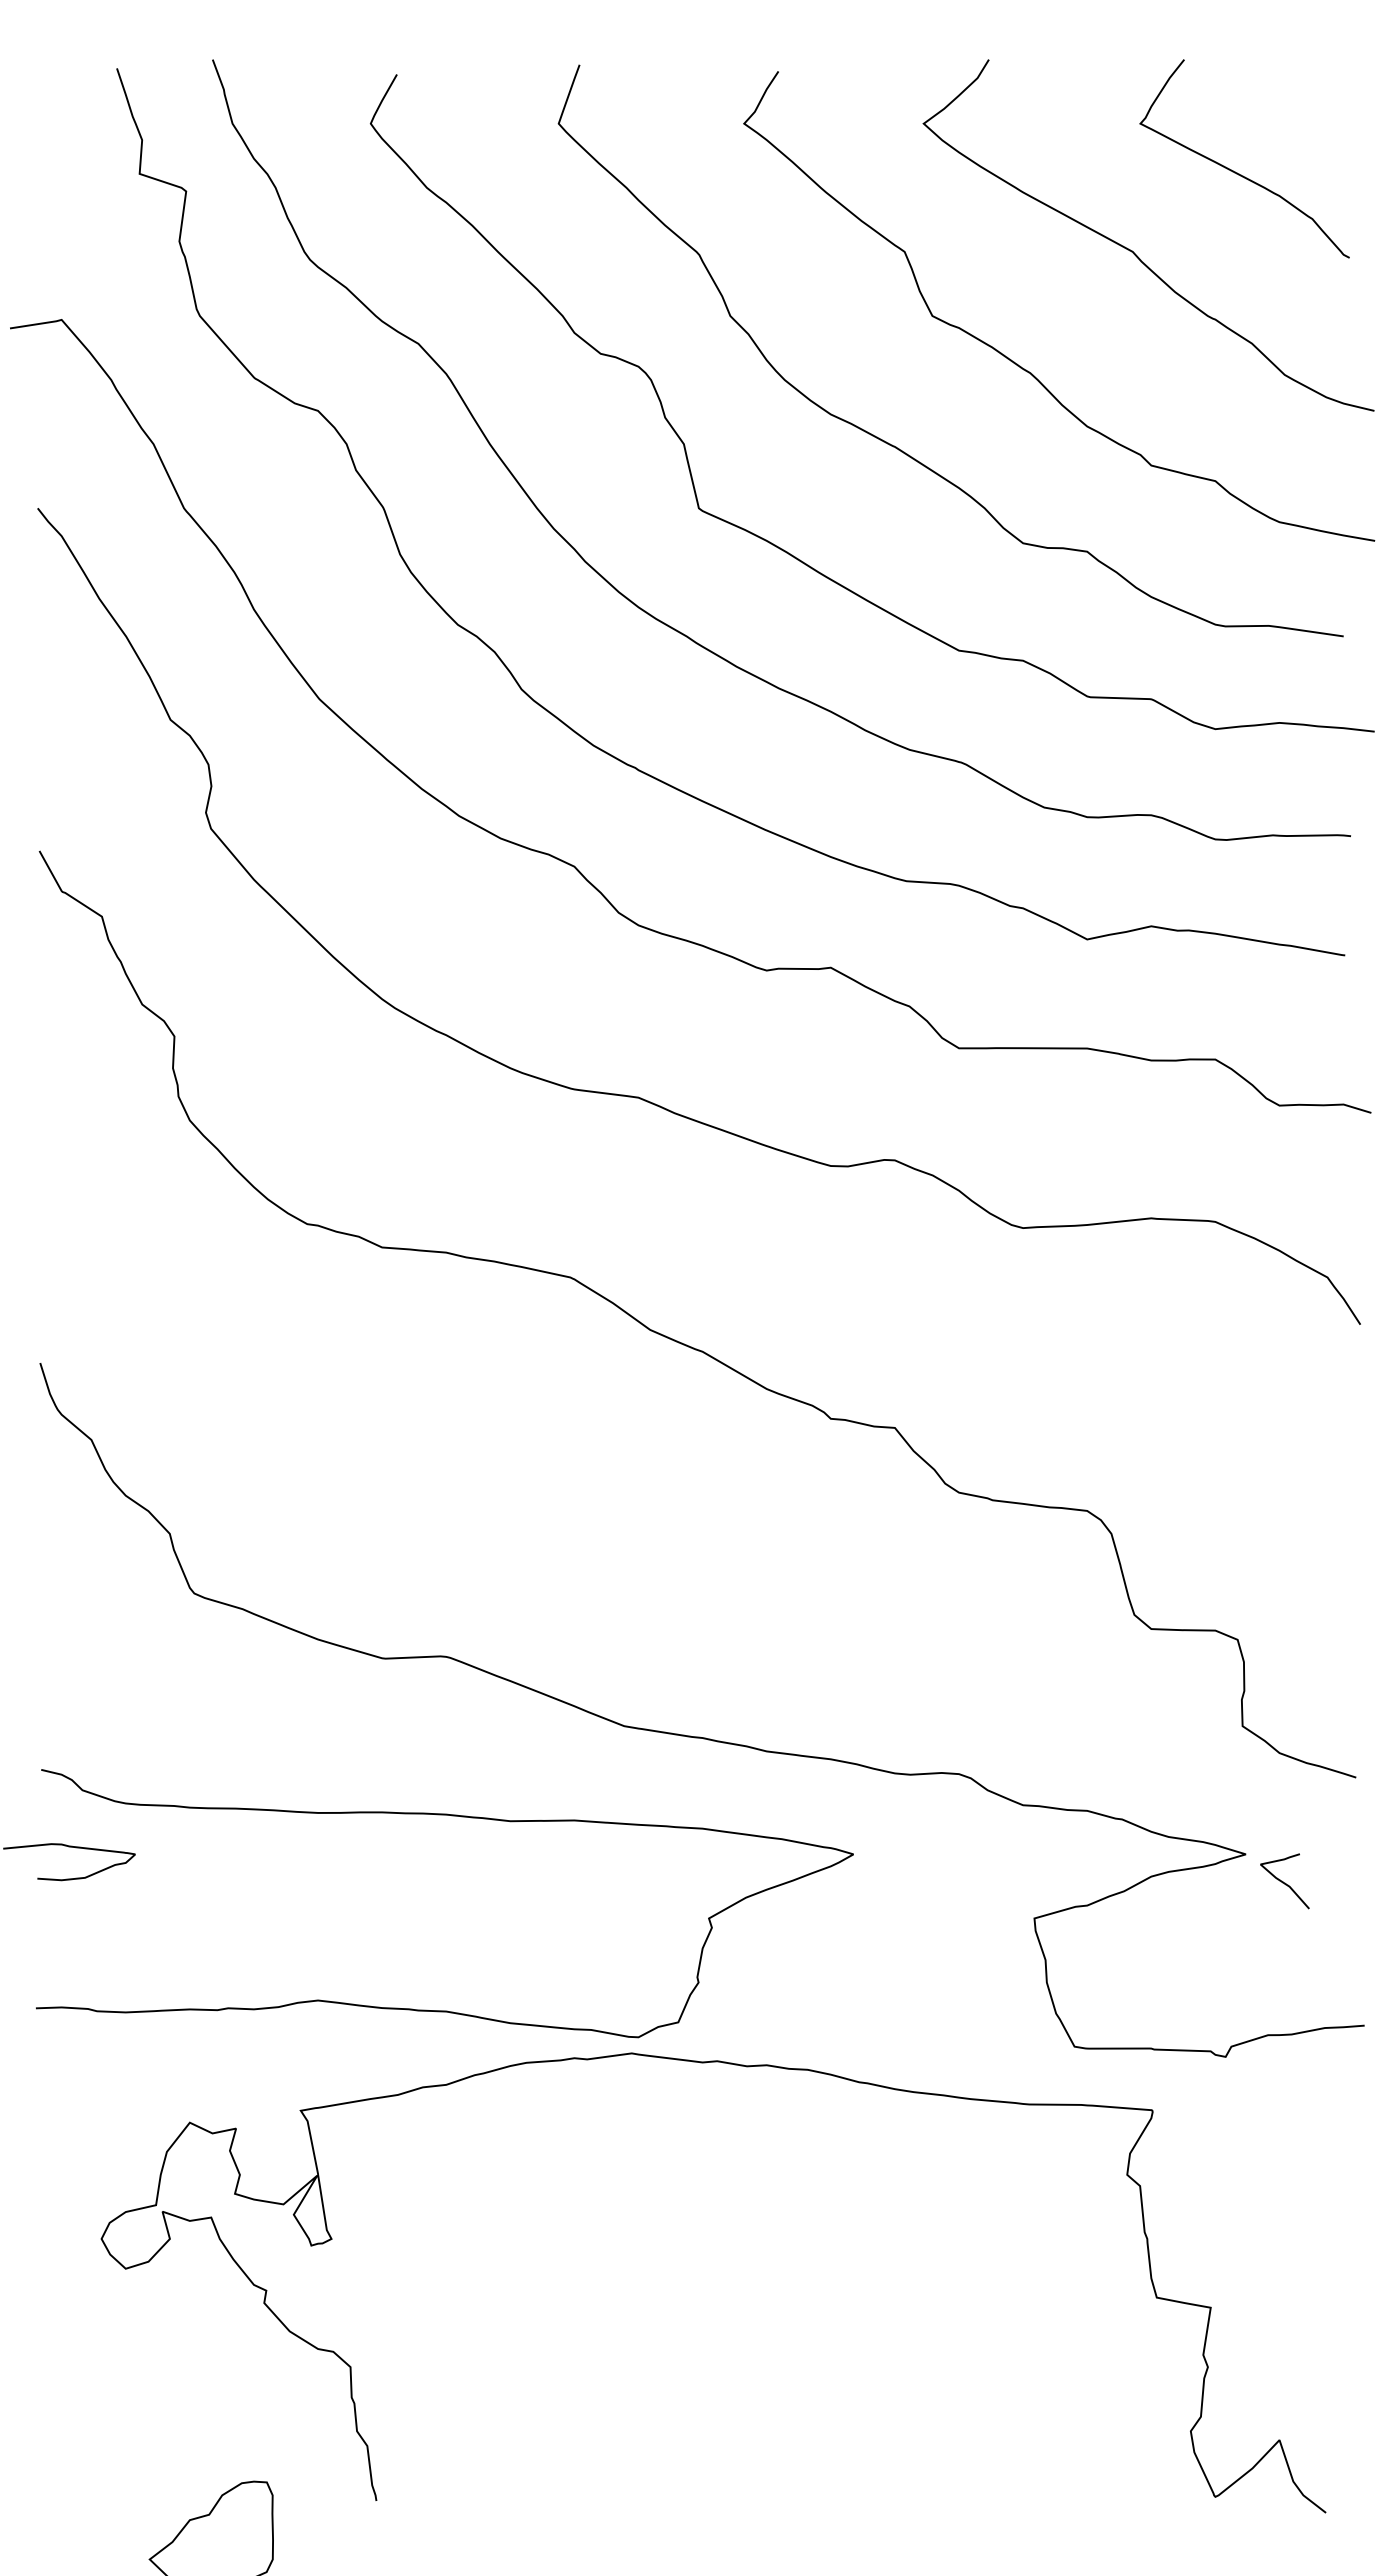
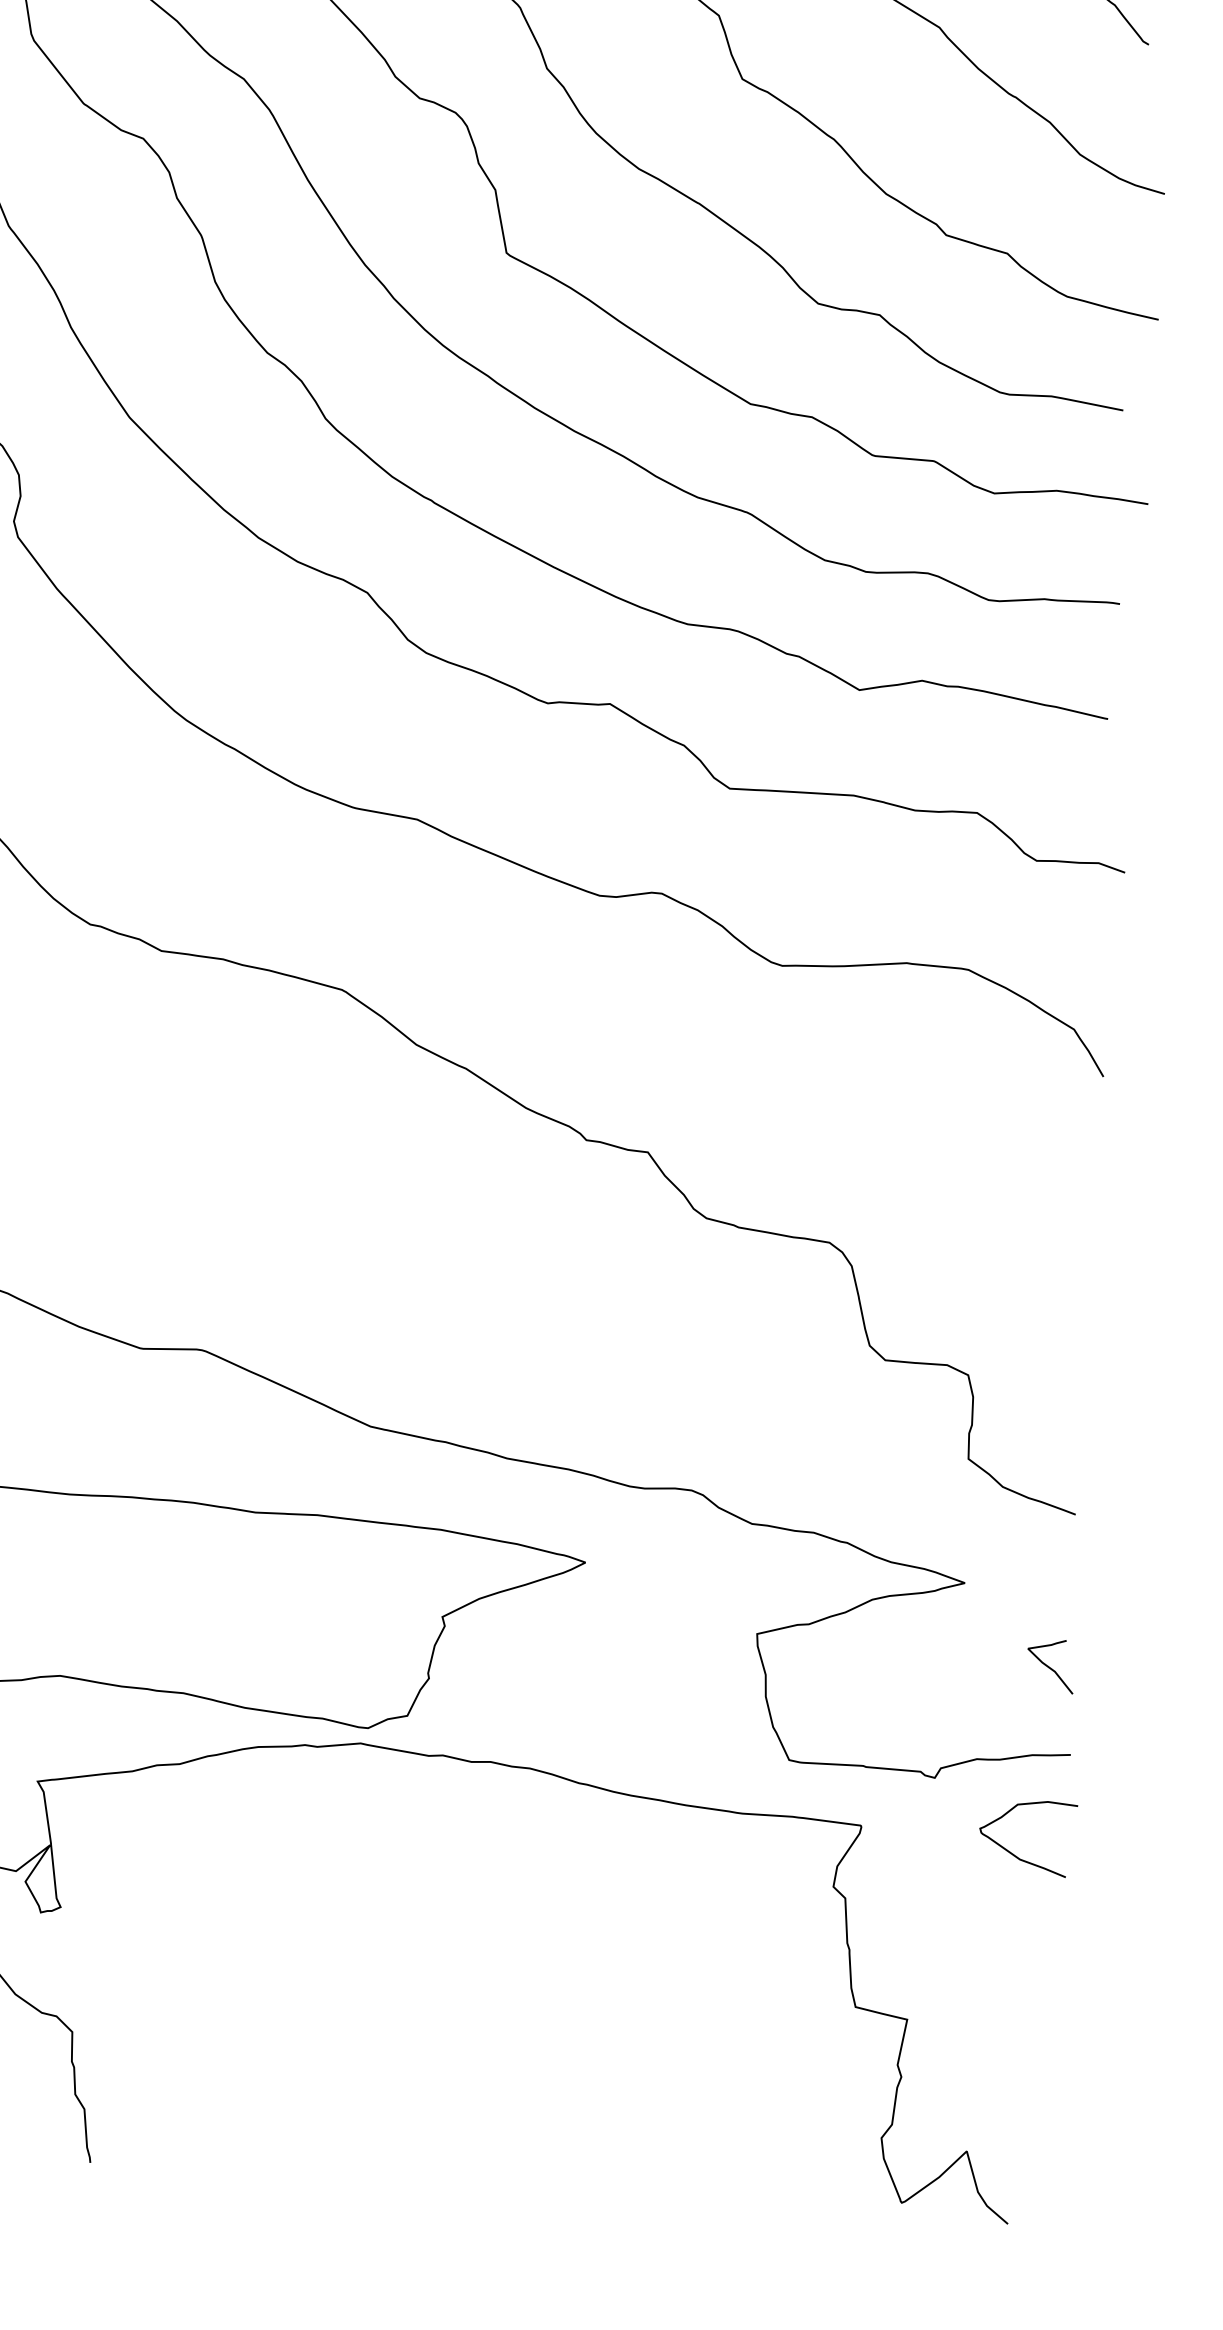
curve: (1283, 1881) -> (1049, 1666), moved
curve: (1312, 2131) -> (1014, 1854), added

